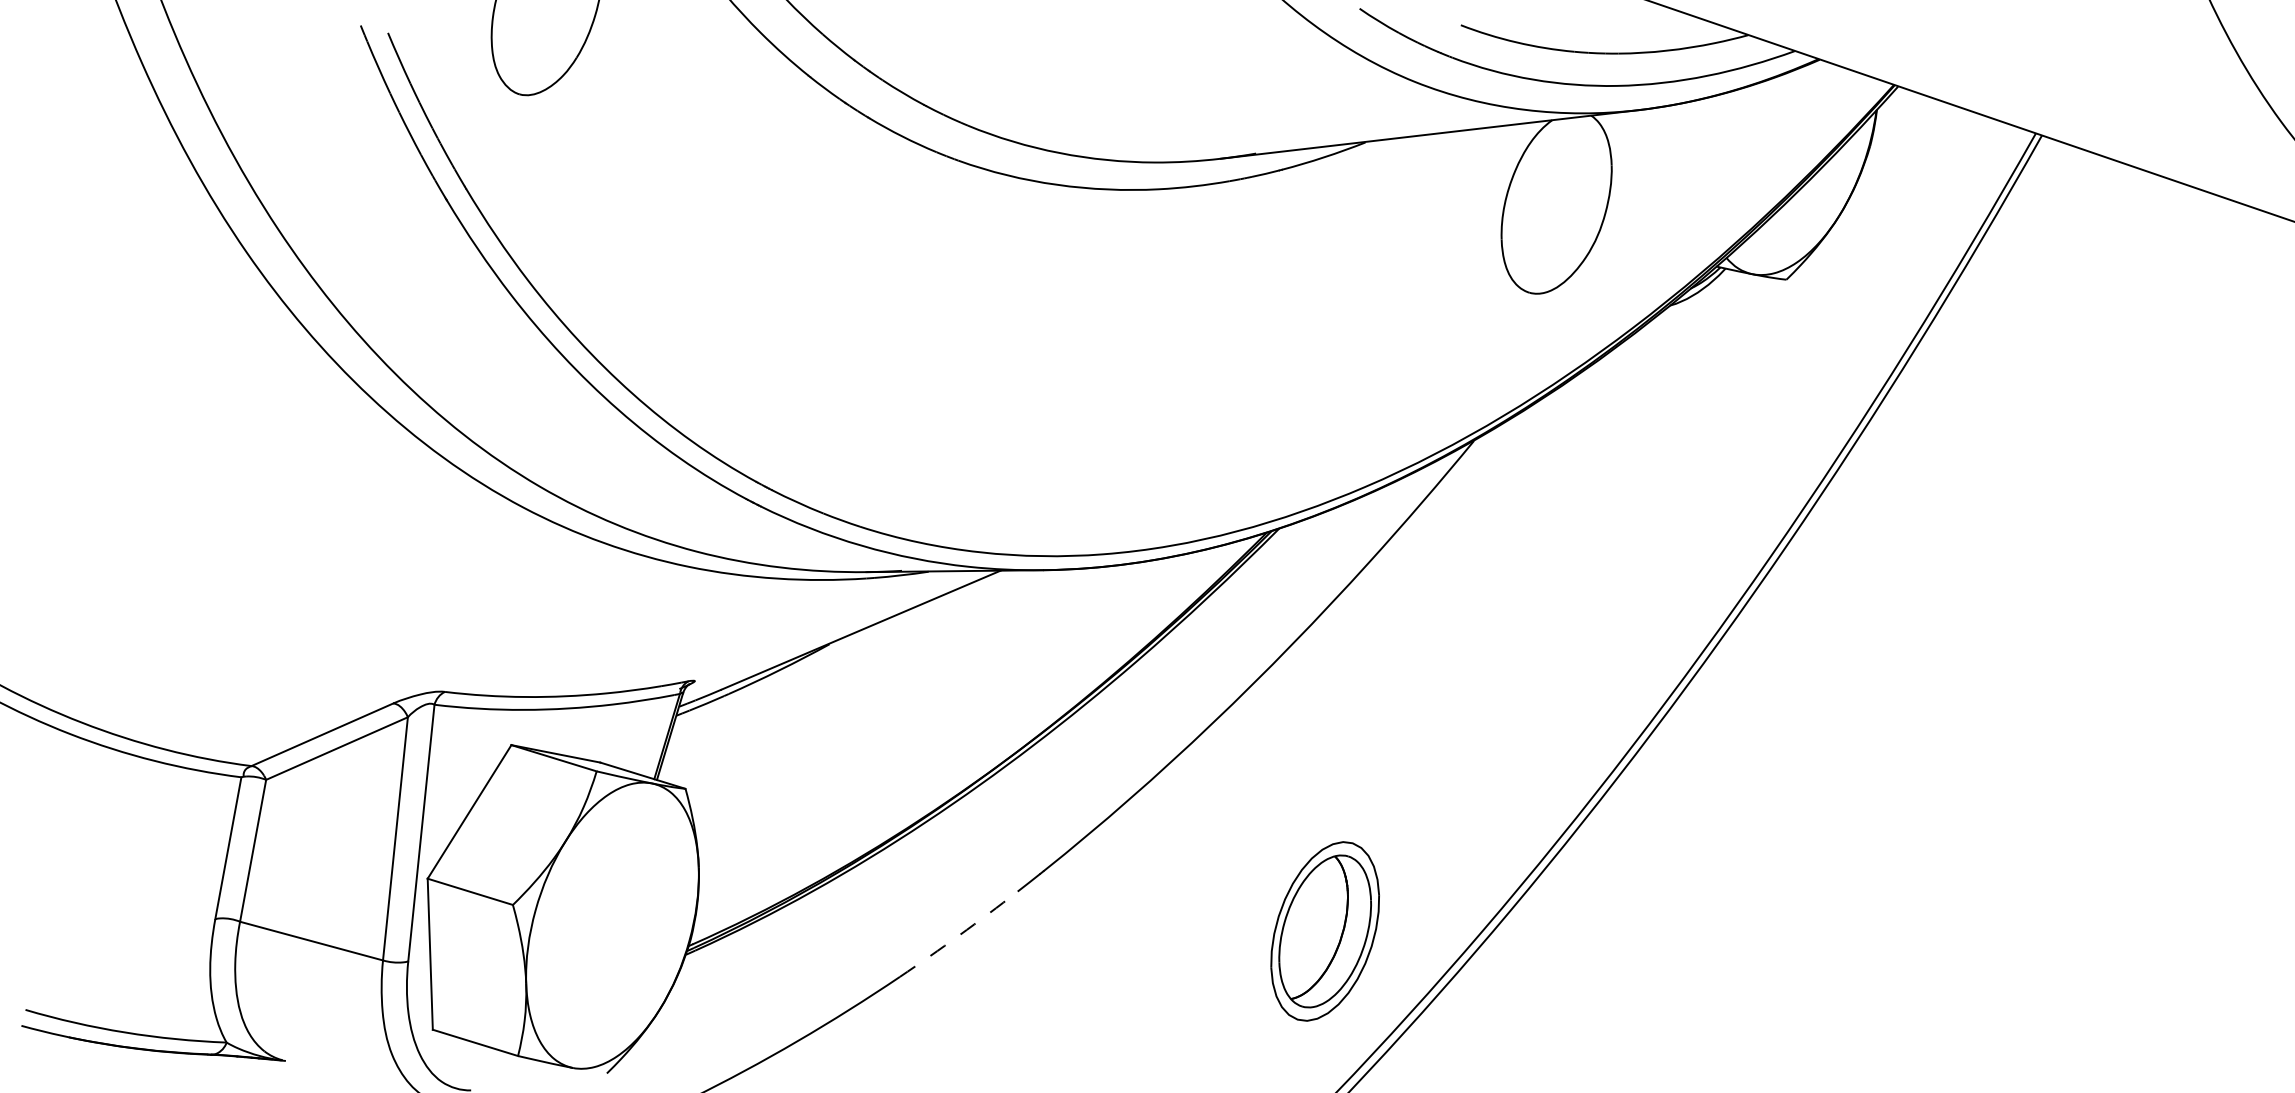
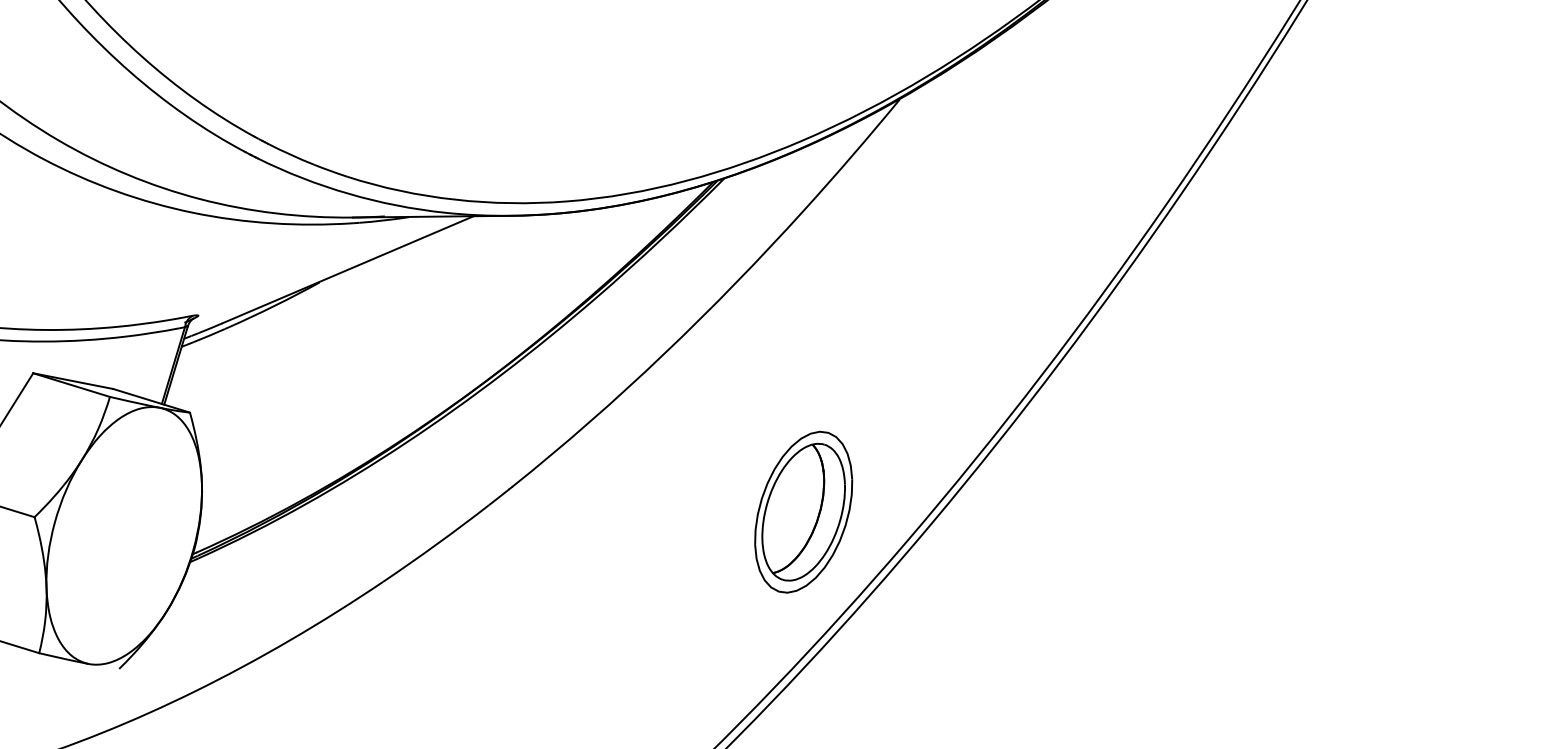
part: (1324, 931) -> (803, 512), moved
arc: (959, 935) -> (436, 544), dashed -> solid

